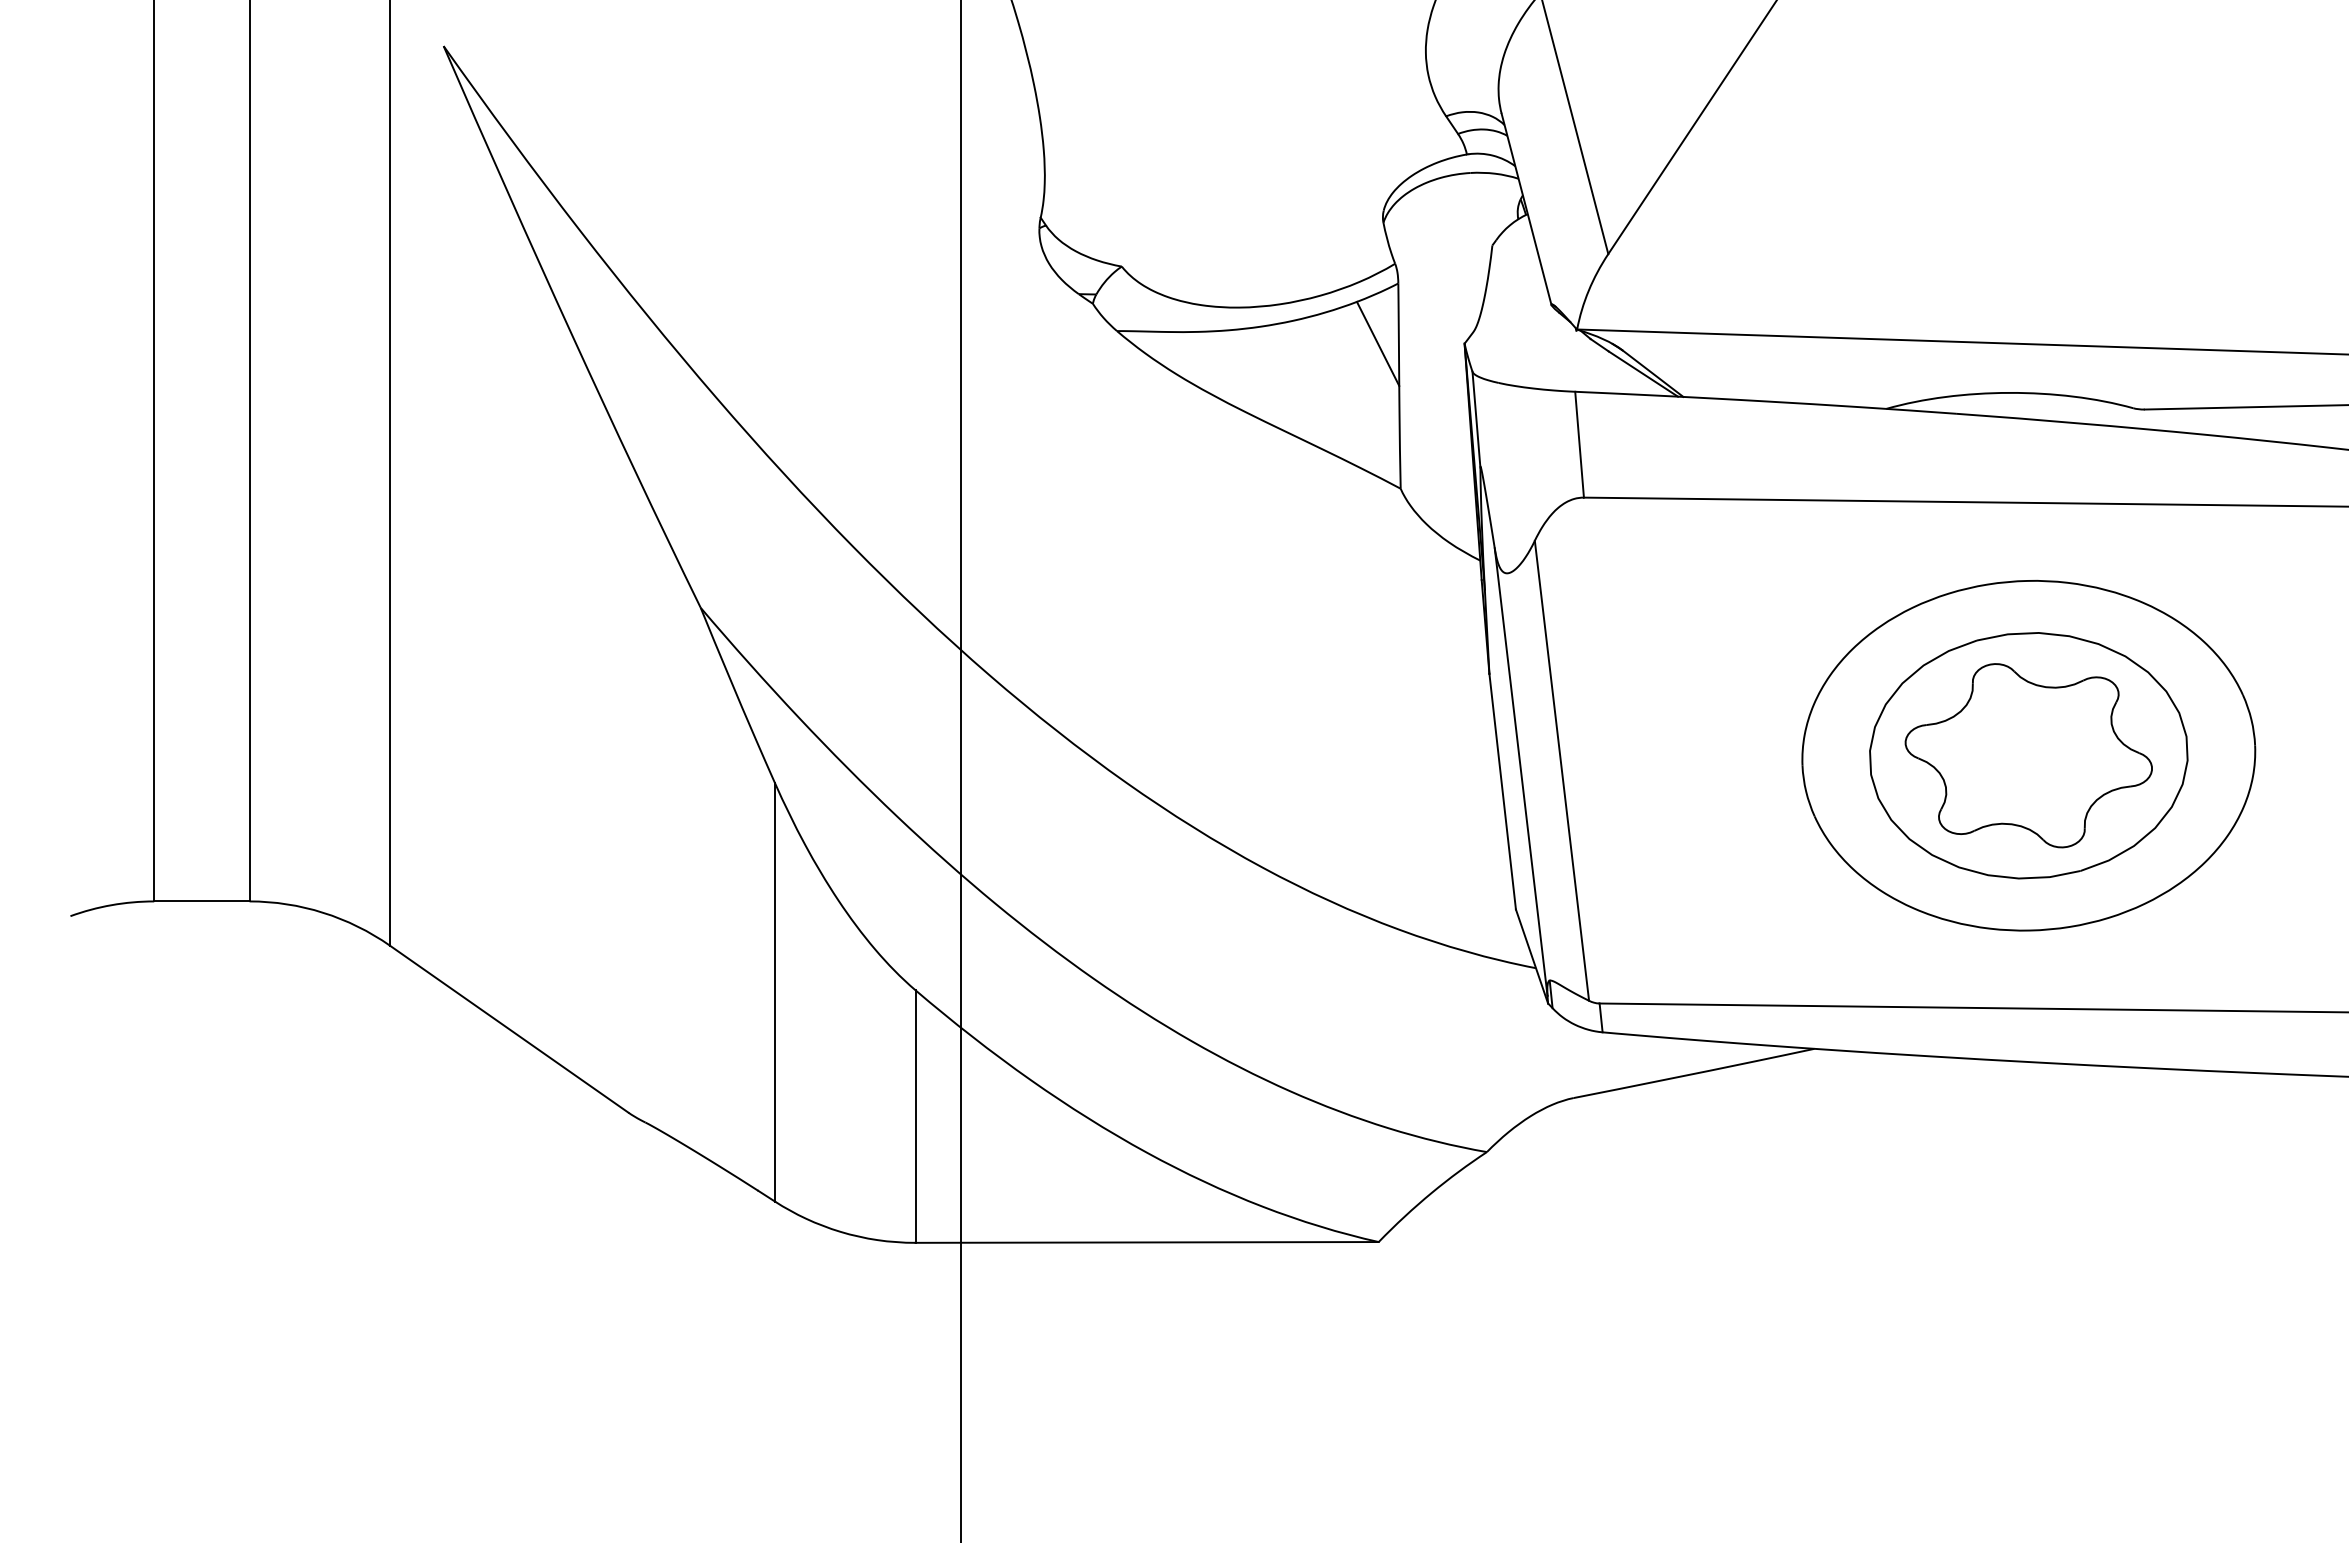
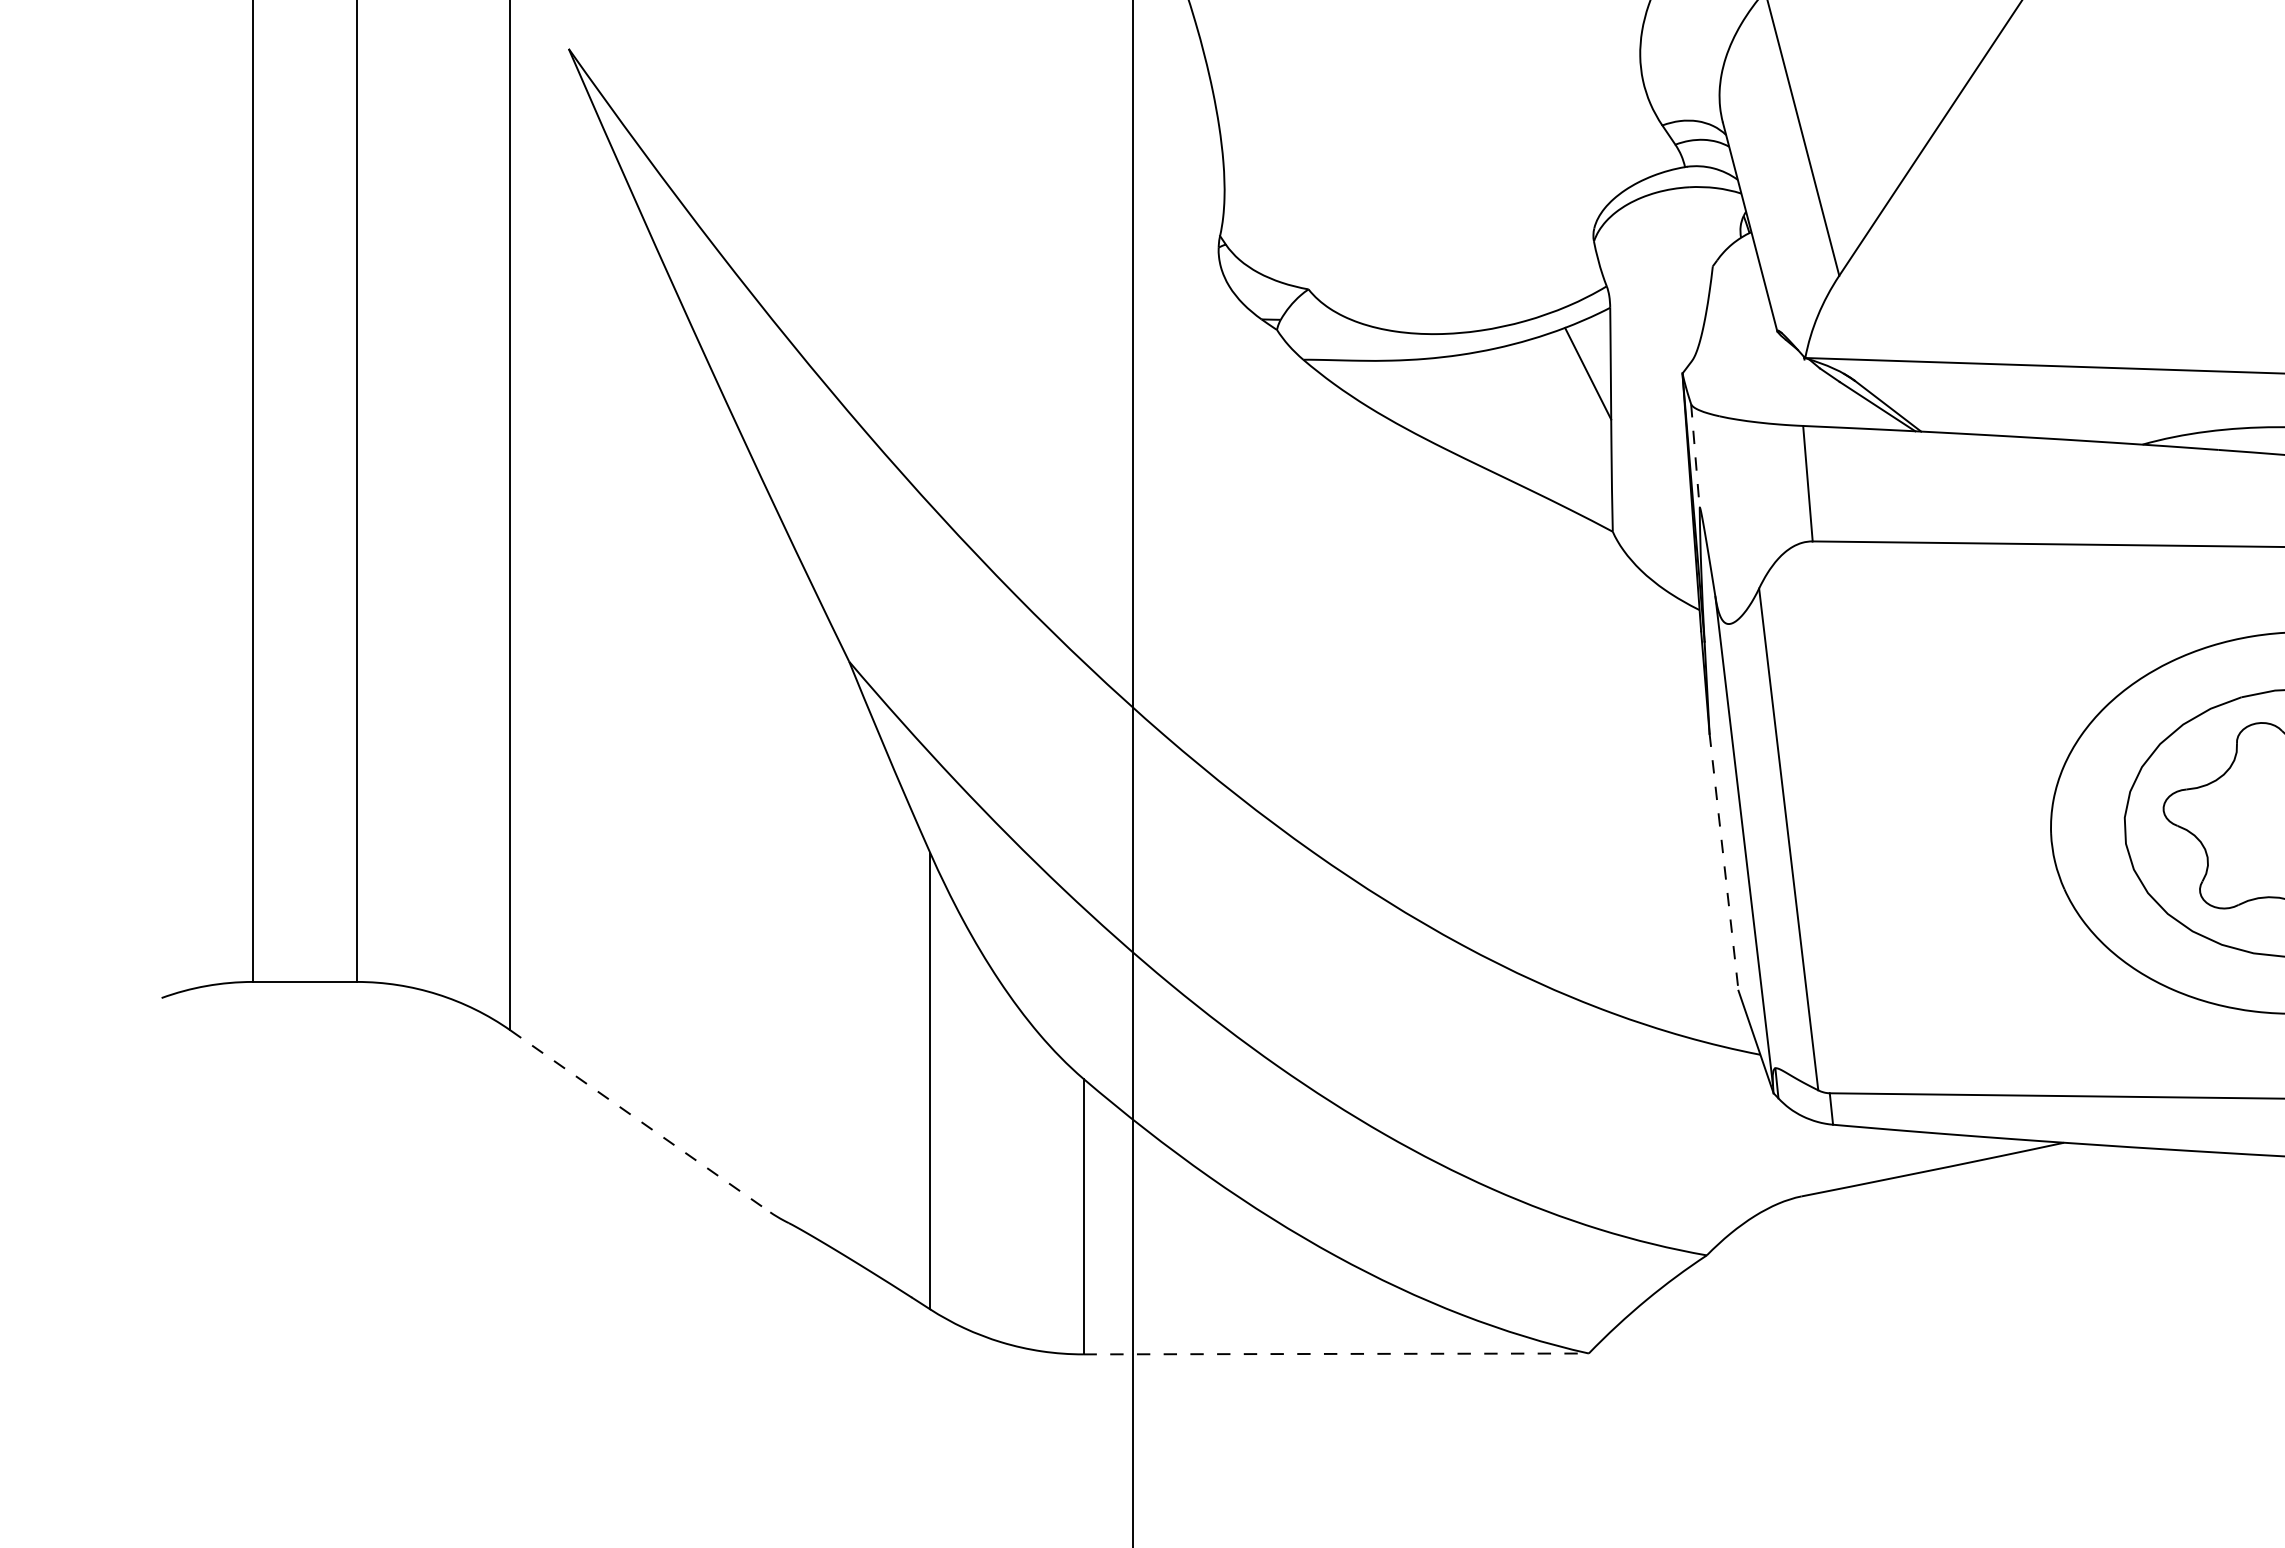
line: (1476, 420) -> (1695, 457), solid -> dashed
line: (1502, 791) -> (1723, 862), solid -> dashed
line: (509, 1029) -> (640, 1121), solid -> dashed
line: (1147, 1242) -> (1336, 1354), solid -> dashed

